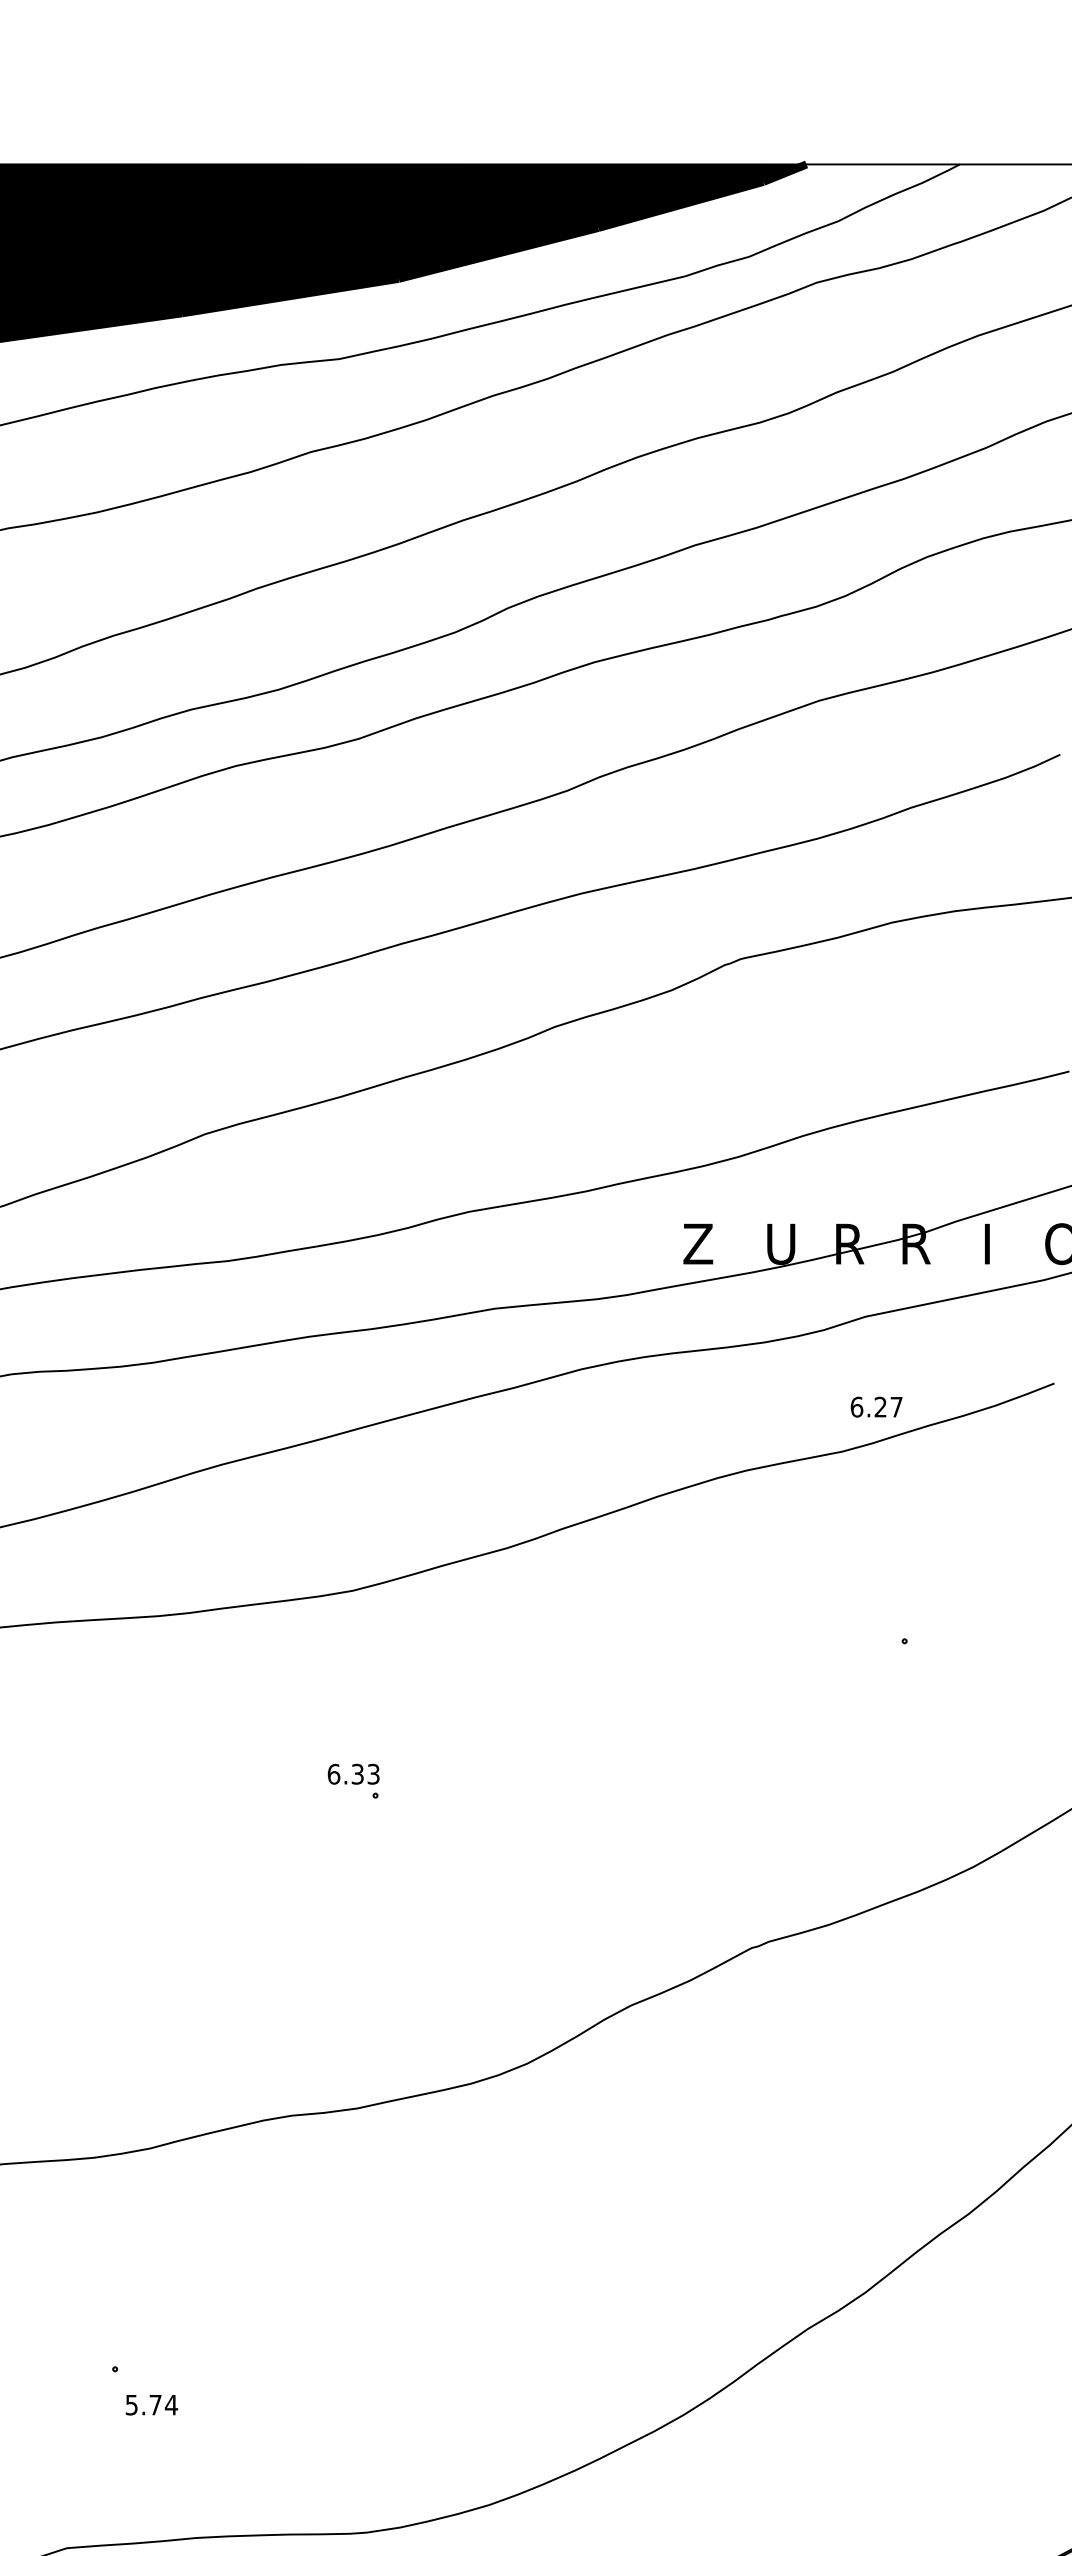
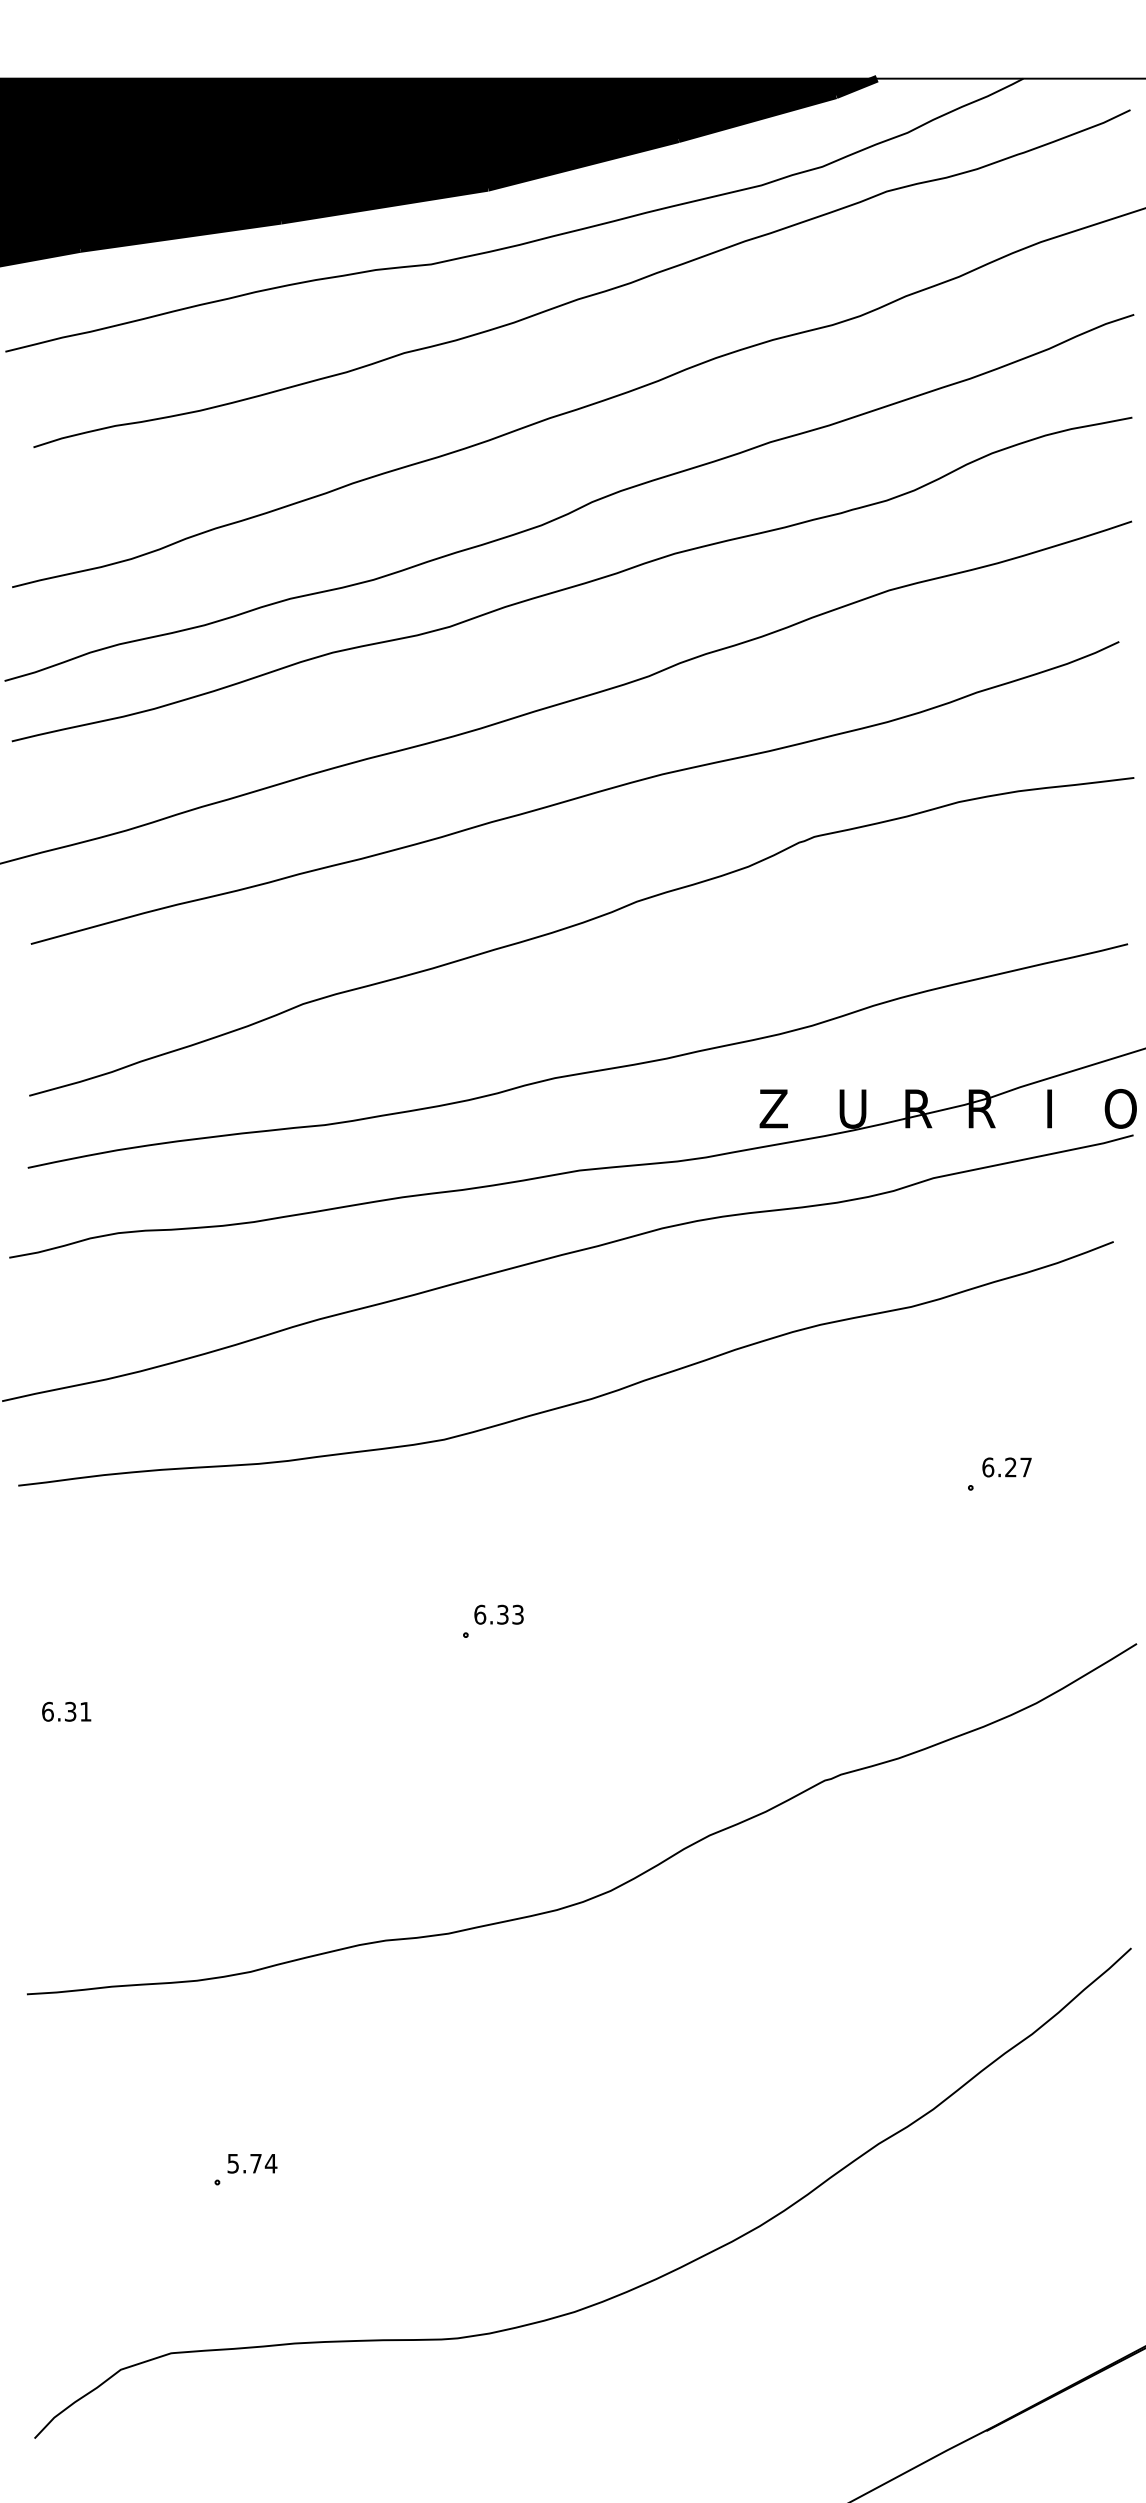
text: (876, 1407) -> (1006, 1467), moved
text: (353, 1773) -> (498, 1614), moved
text: (151, 2404) -> (252, 2163), moved

